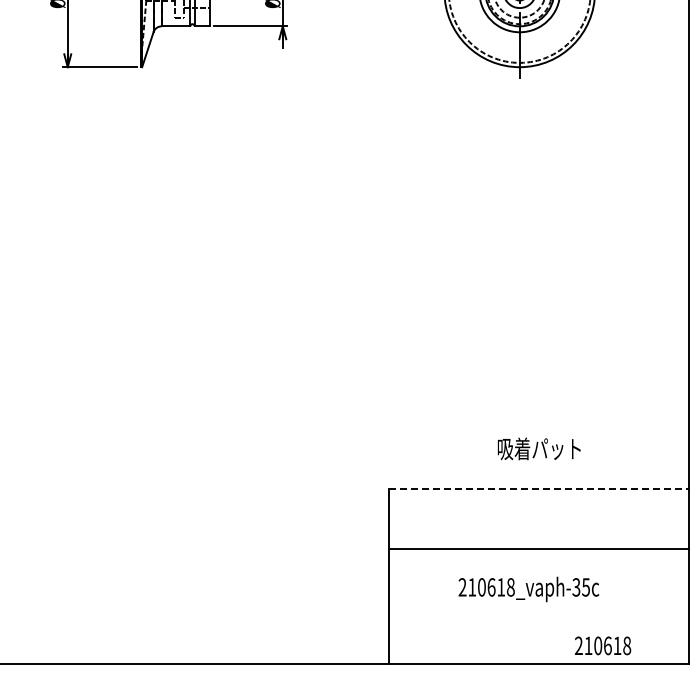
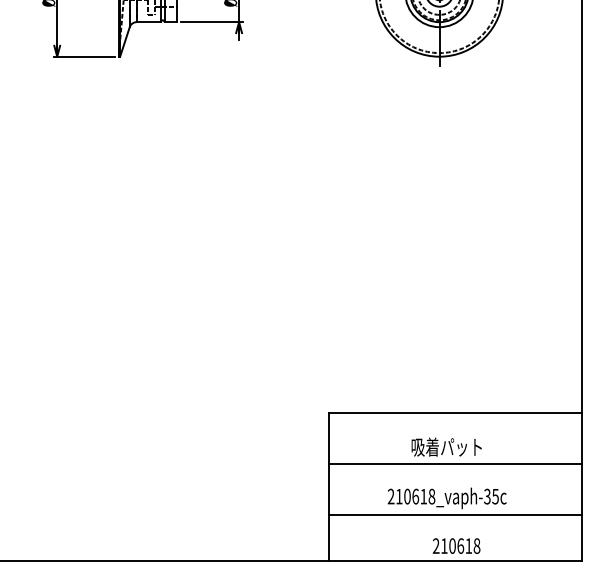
text: (539, 448) -> (446, 446), moved
line: (538, 488) -> (455, 413), dashed -> solid
line: (538, 609) -> (455, 515), added
text: (603, 645) -> (457, 545), moved

